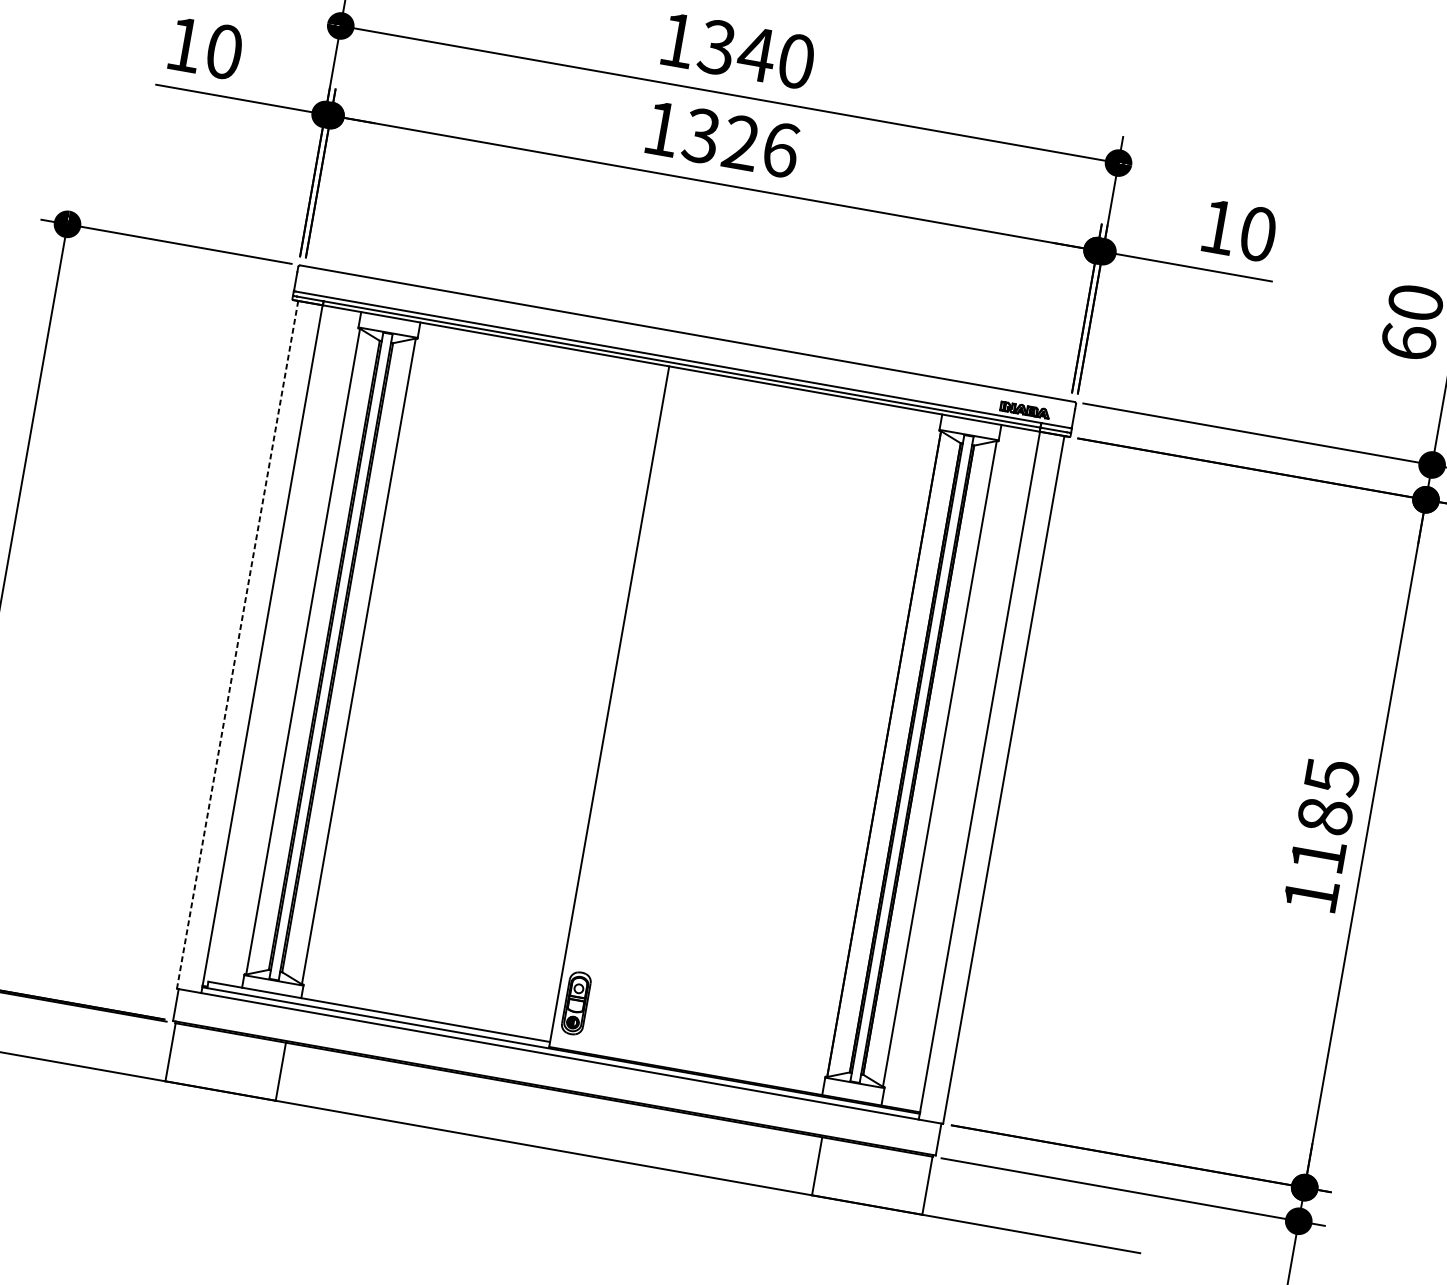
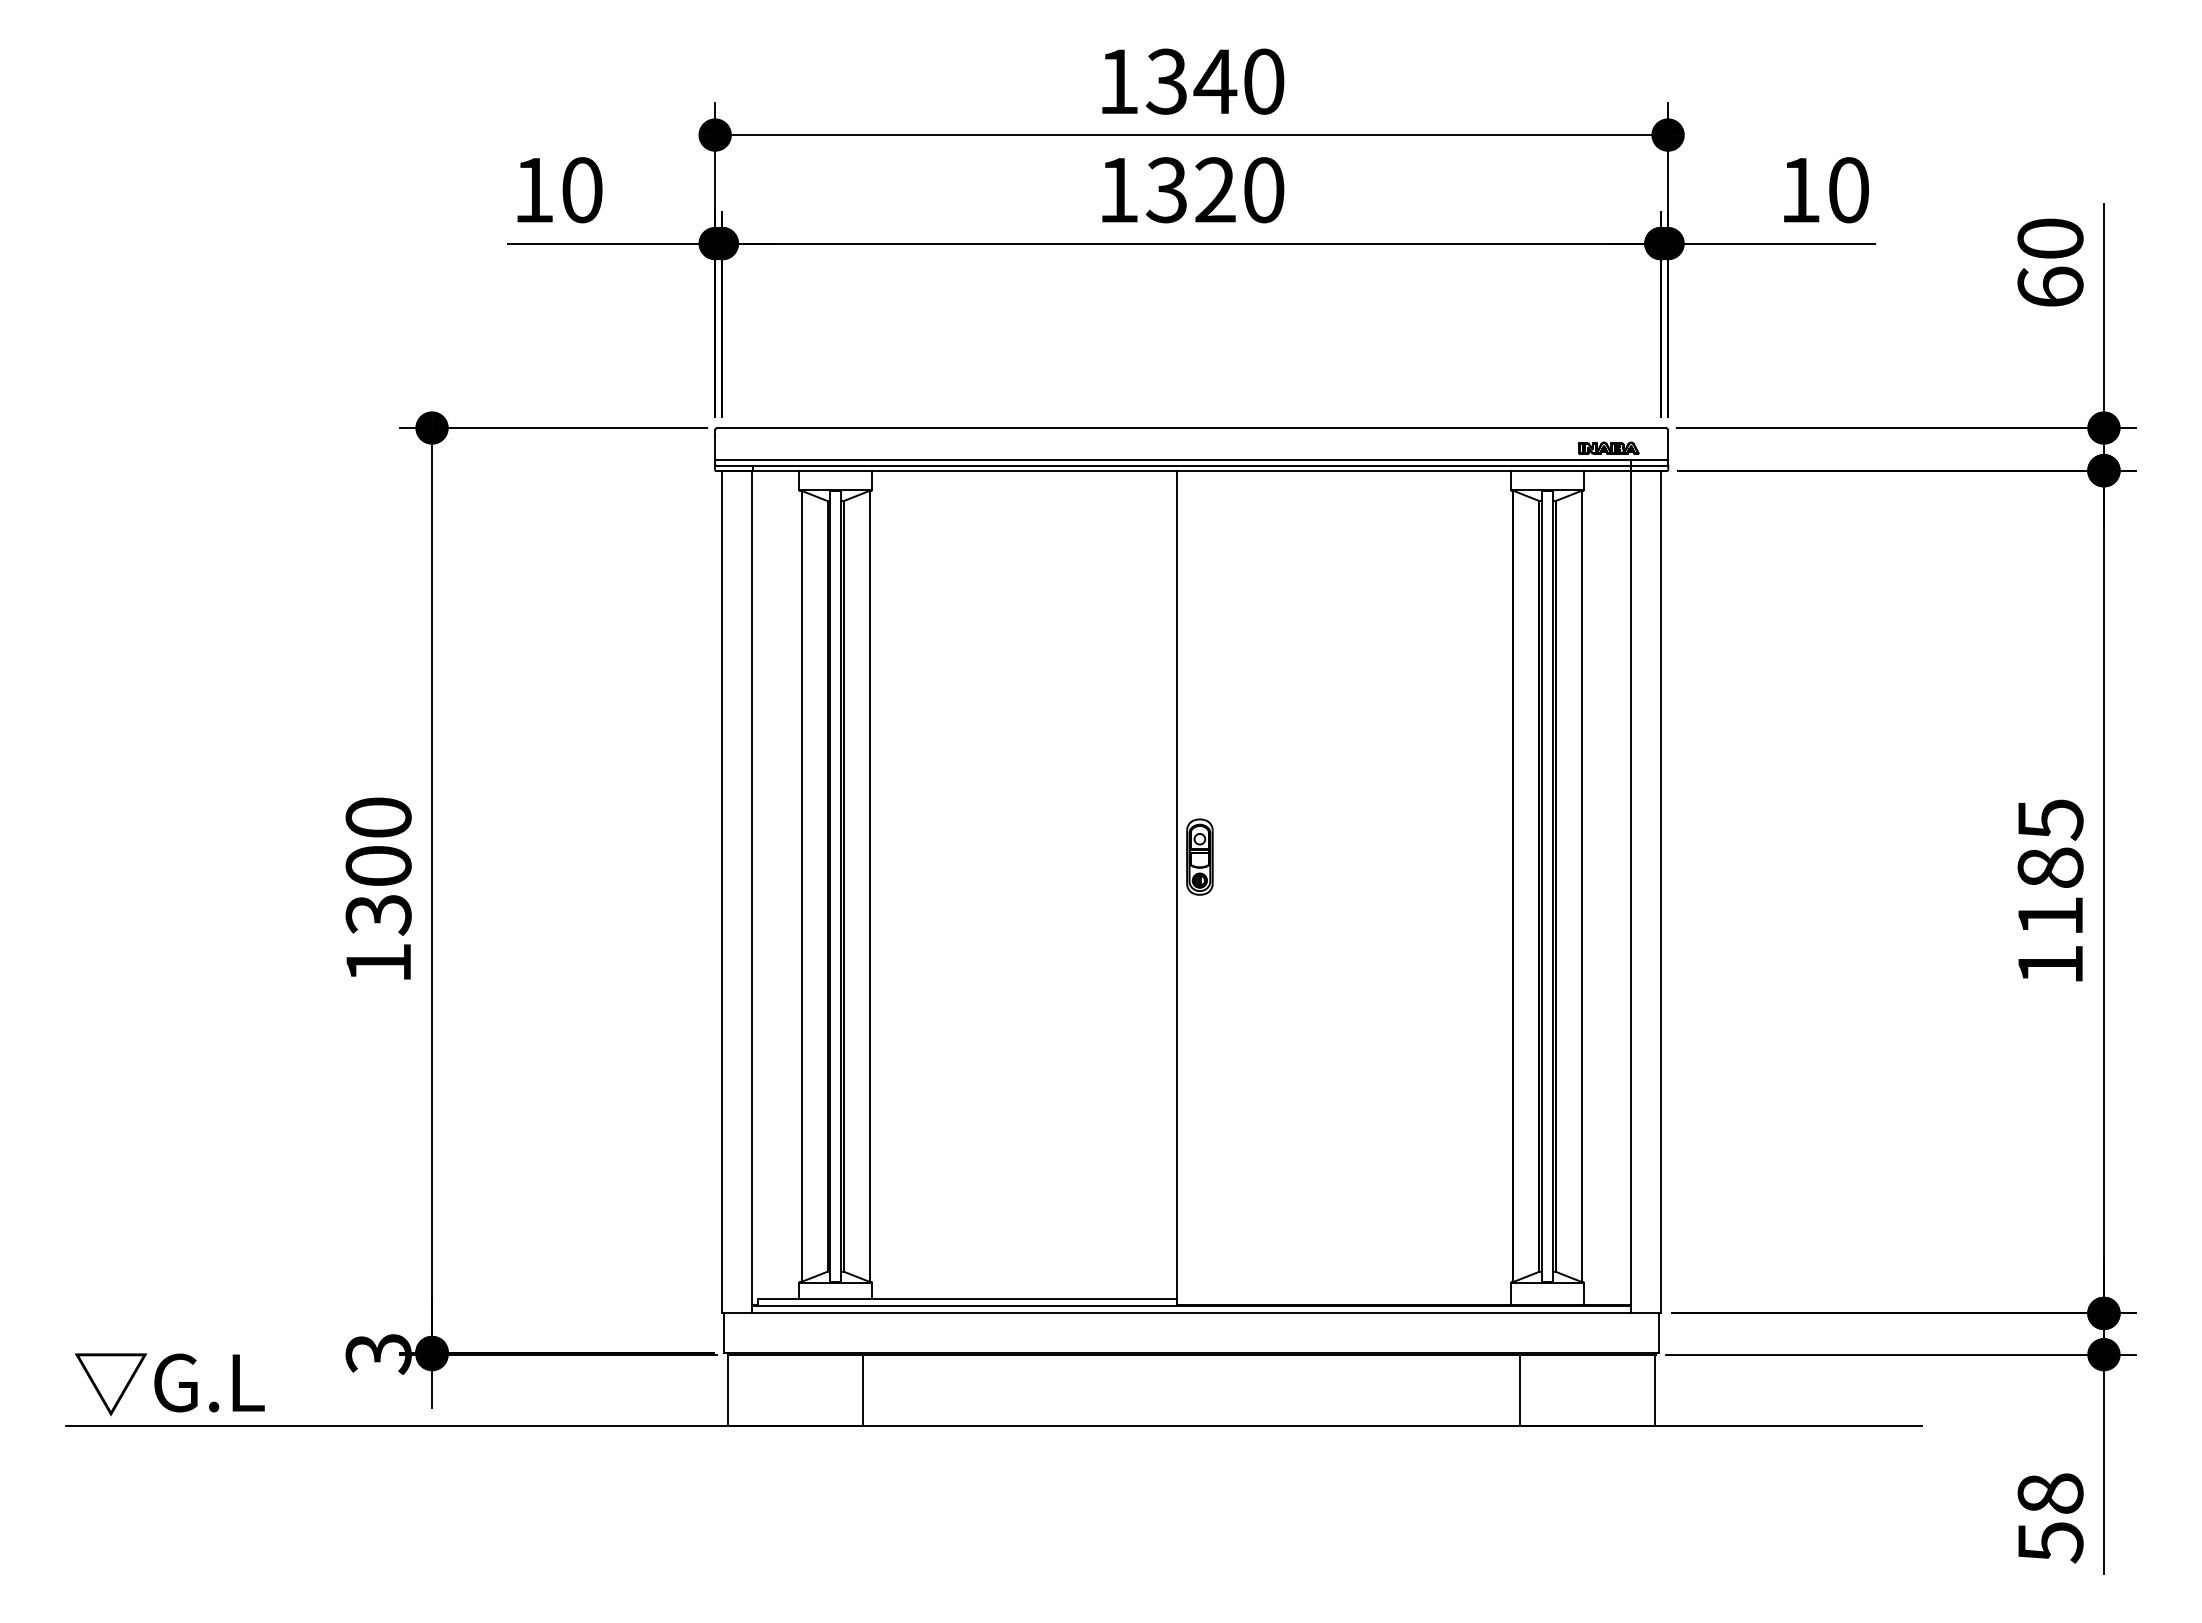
text: (781, 150) -> (1264, 190), 1326 -> 1320
line: (237, 645) -> (722, 892), dashed -> solid
part: (576, 1002) -> (1199, 856), moved

